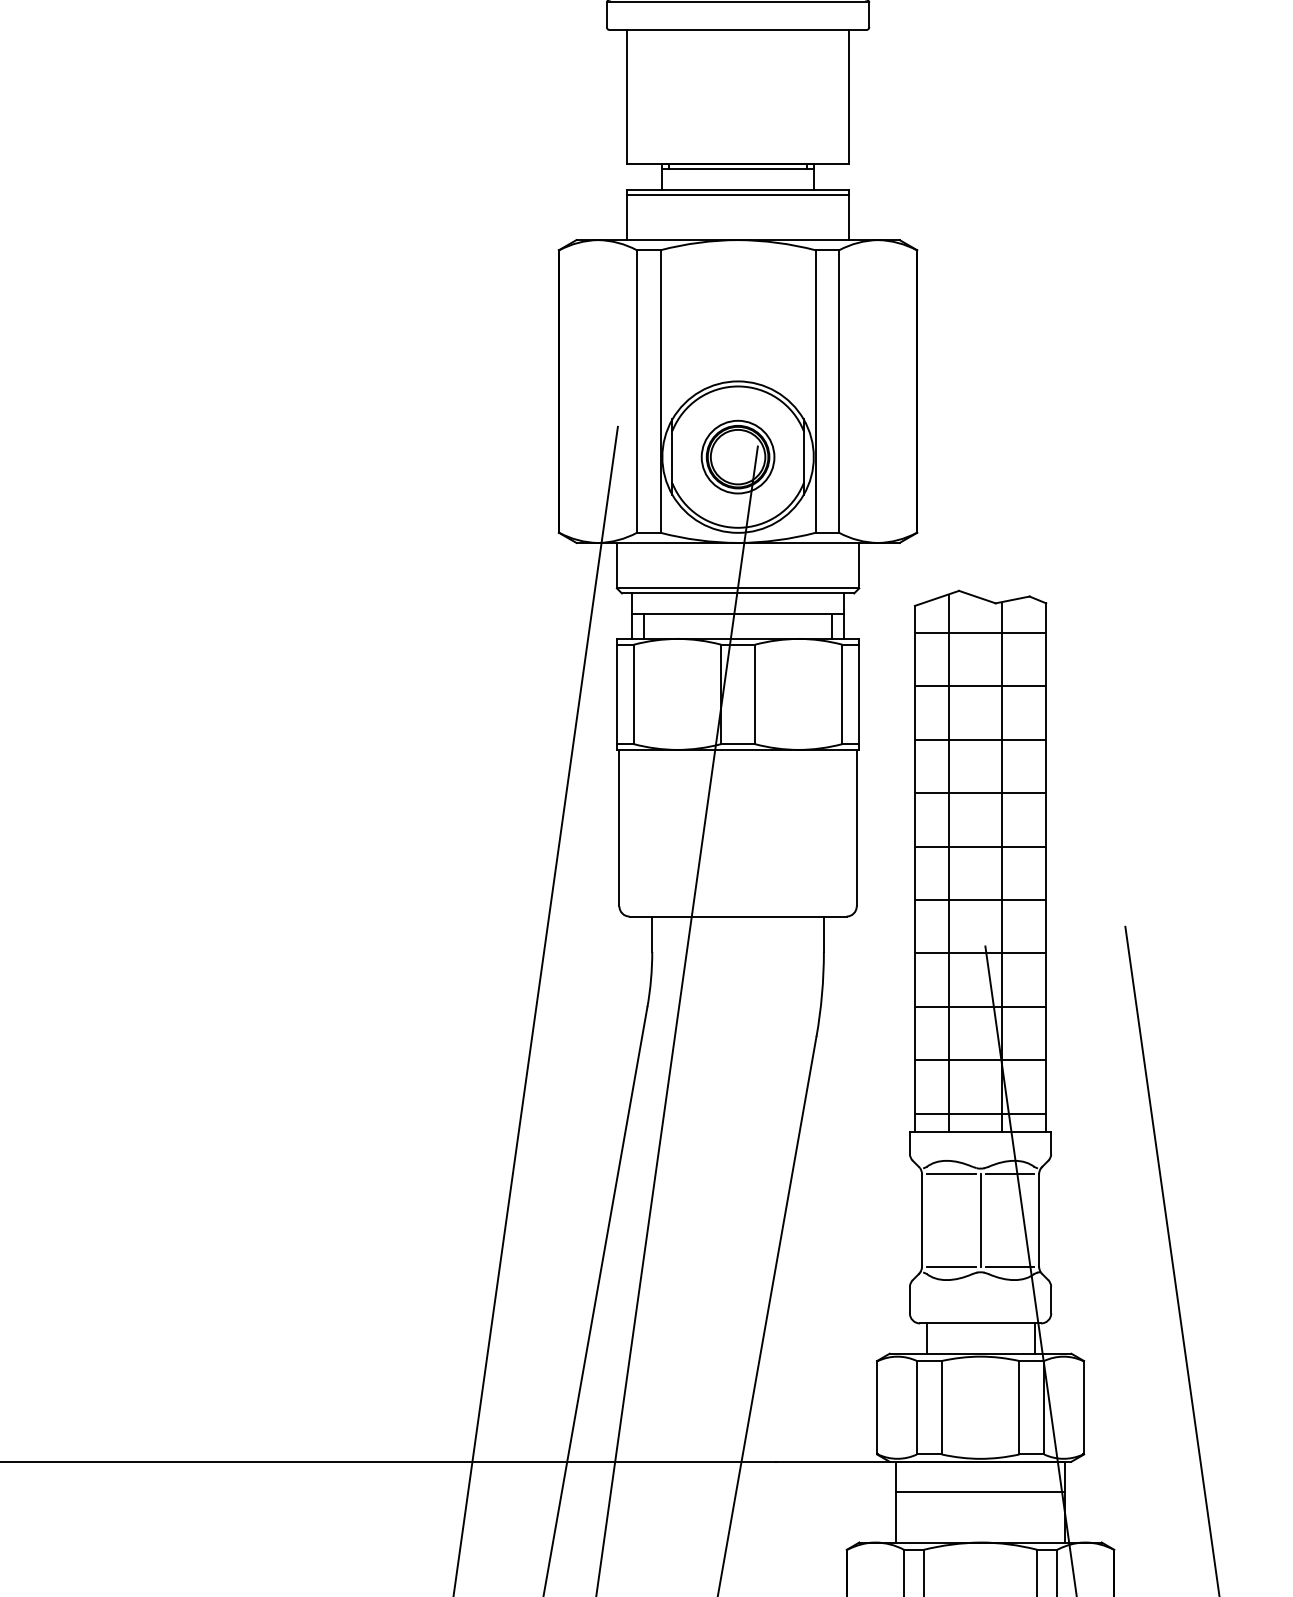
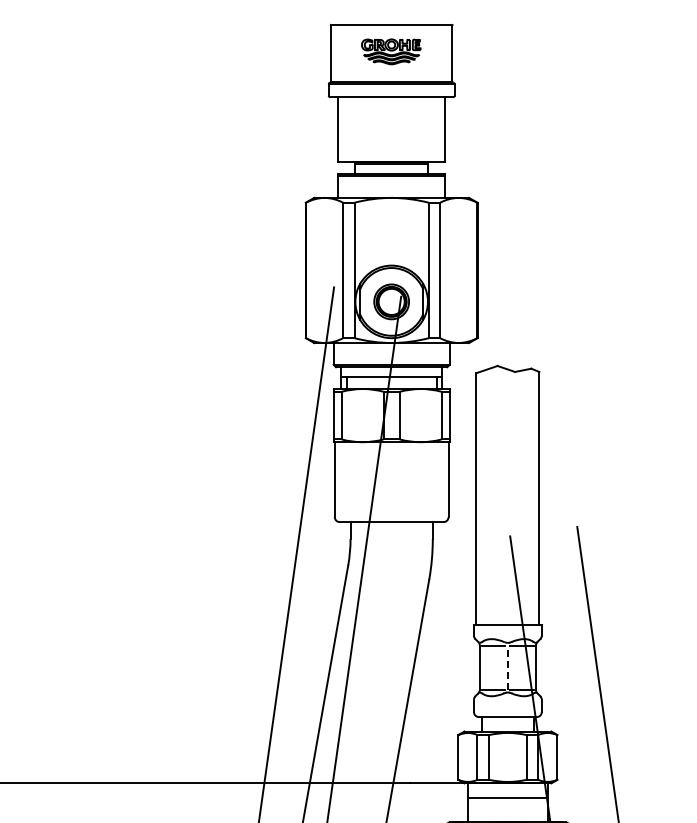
hatch: (979, 863) -> (507, 496), removed
line: (981, 1220) -> (508, 667), solid -> dashed

